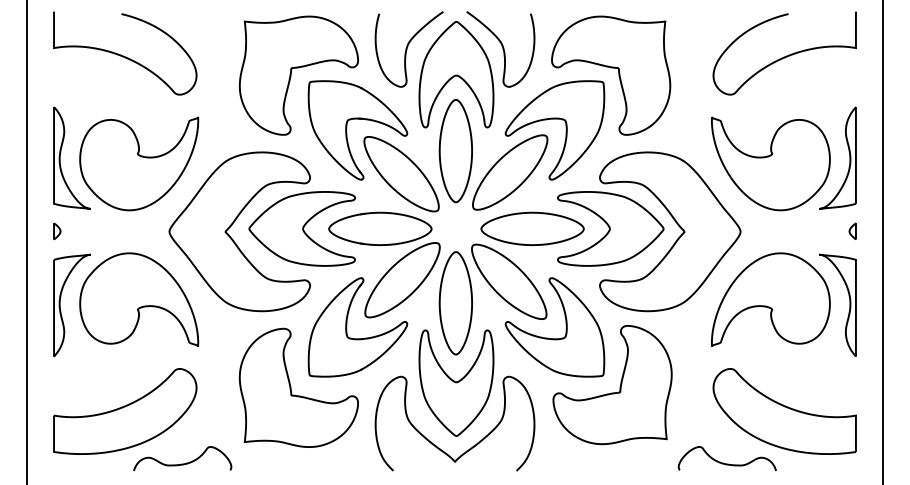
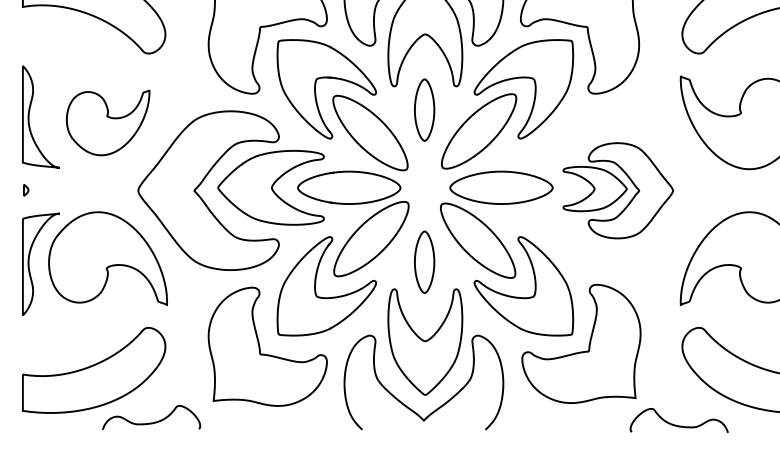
part: (455, 151) -> (424, 110), size x0.6
part: (139, 163) -> (108, 122), size x0.7
part: (57, 231) -> (26, 190), size x0.7
part: (649, 231) -> (618, 190), size x0.6
part: (455, 303) -> (424, 262), size x0.6
curve: (723, 462) -> (675, 424), moved

